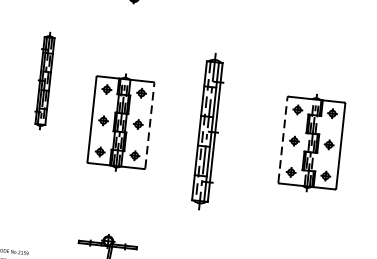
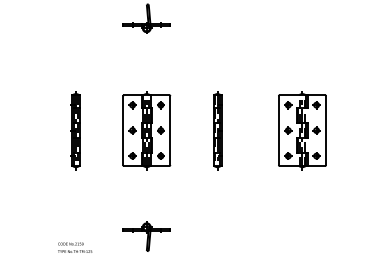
part: (44, 80) -> (75, 130), moved
line: (150, 125) -> (170, 130), dashed -> solid
part: (207, 131) -> (217, 130), size x0.62
line: (282, 139) -> (278, 130), dashed -> solid

